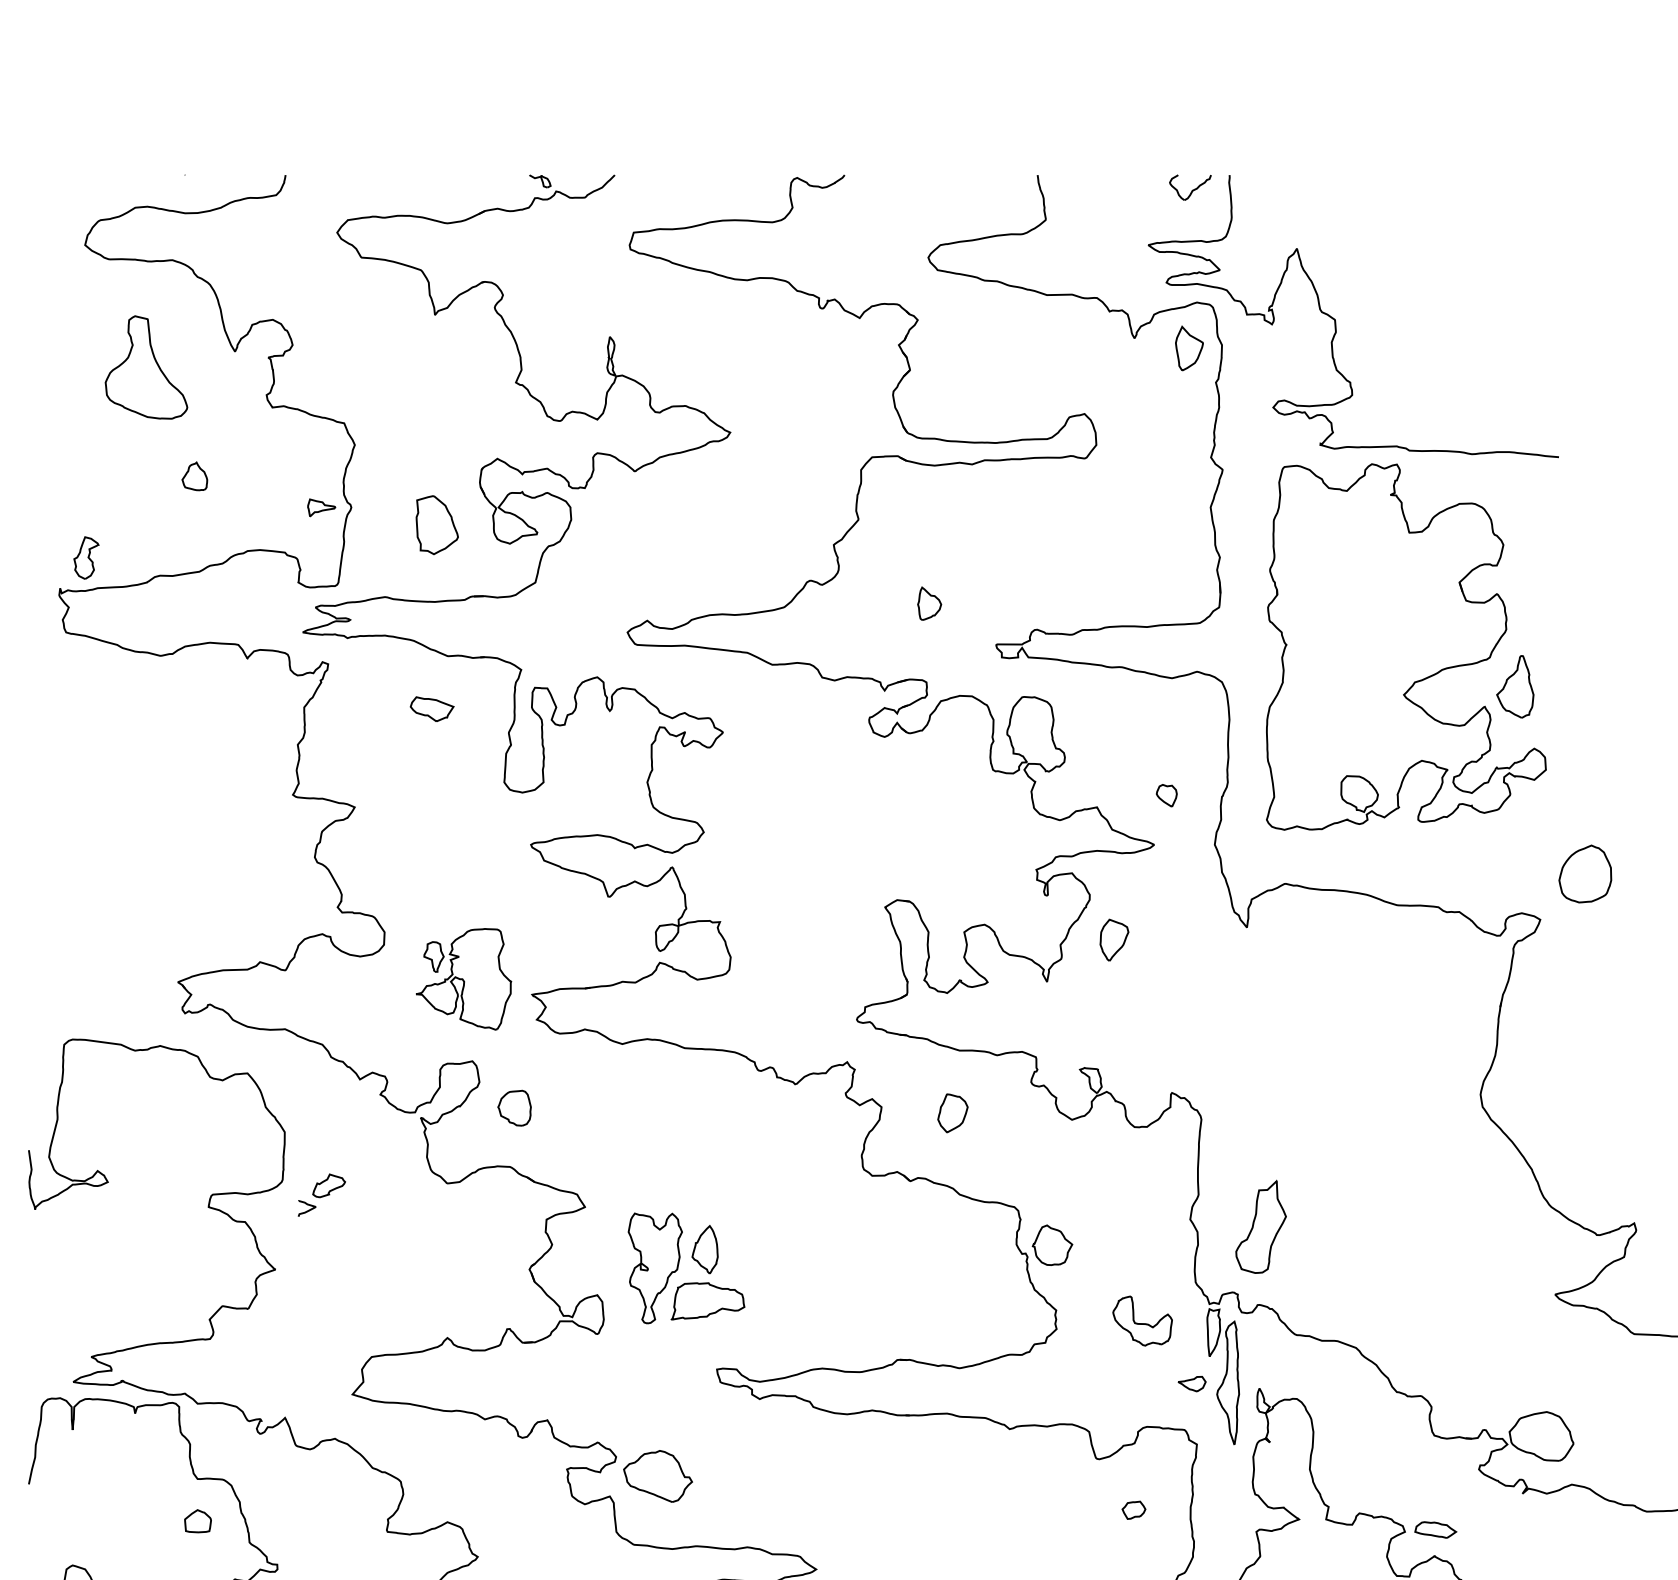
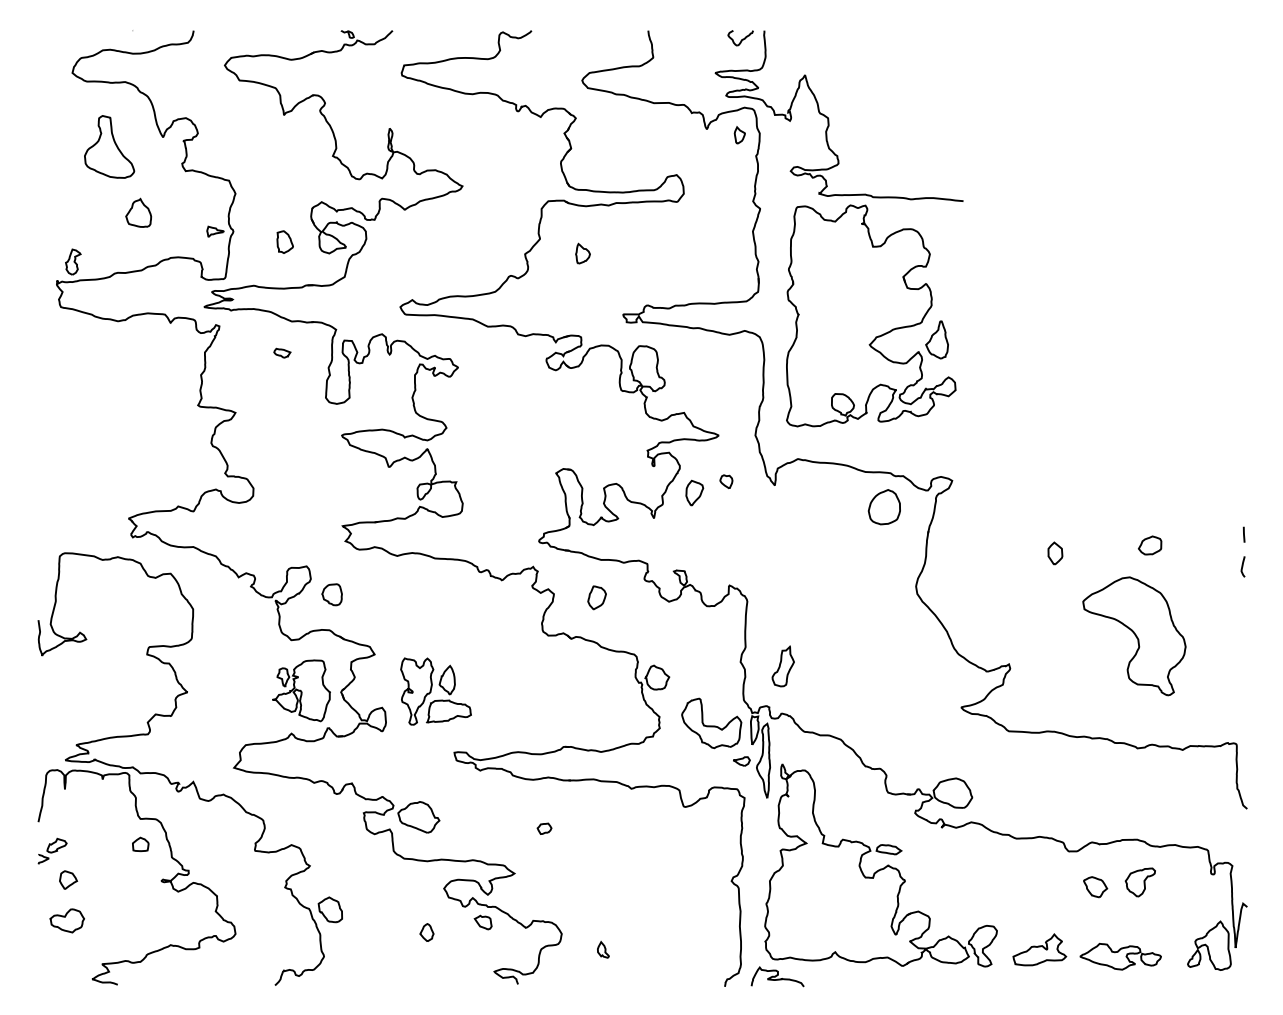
part: (1188, 348) -> (739, 135), size x0.62
part: (194, 475) -> (138, 212), size x1.67
part: (435, 523) -> (284, 241), size x0.62
part: (928, 603) -> (582, 253), moved
part: (432, 707) -> (282, 352), size x0.62
part: (1166, 795) -> (726, 481), moved
part: (1583, 874) -> (883, 507), moved
part: (463, 978) -> (301, 690), moved
part: (321, 1193) -> (52, 850), moved
part: (1259, 1226) -> (782, 666), size x0.71
part: (1142, 1321) -> (711, 723), size x1.67
part: (1133, 1509) -> (544, 828), moved

